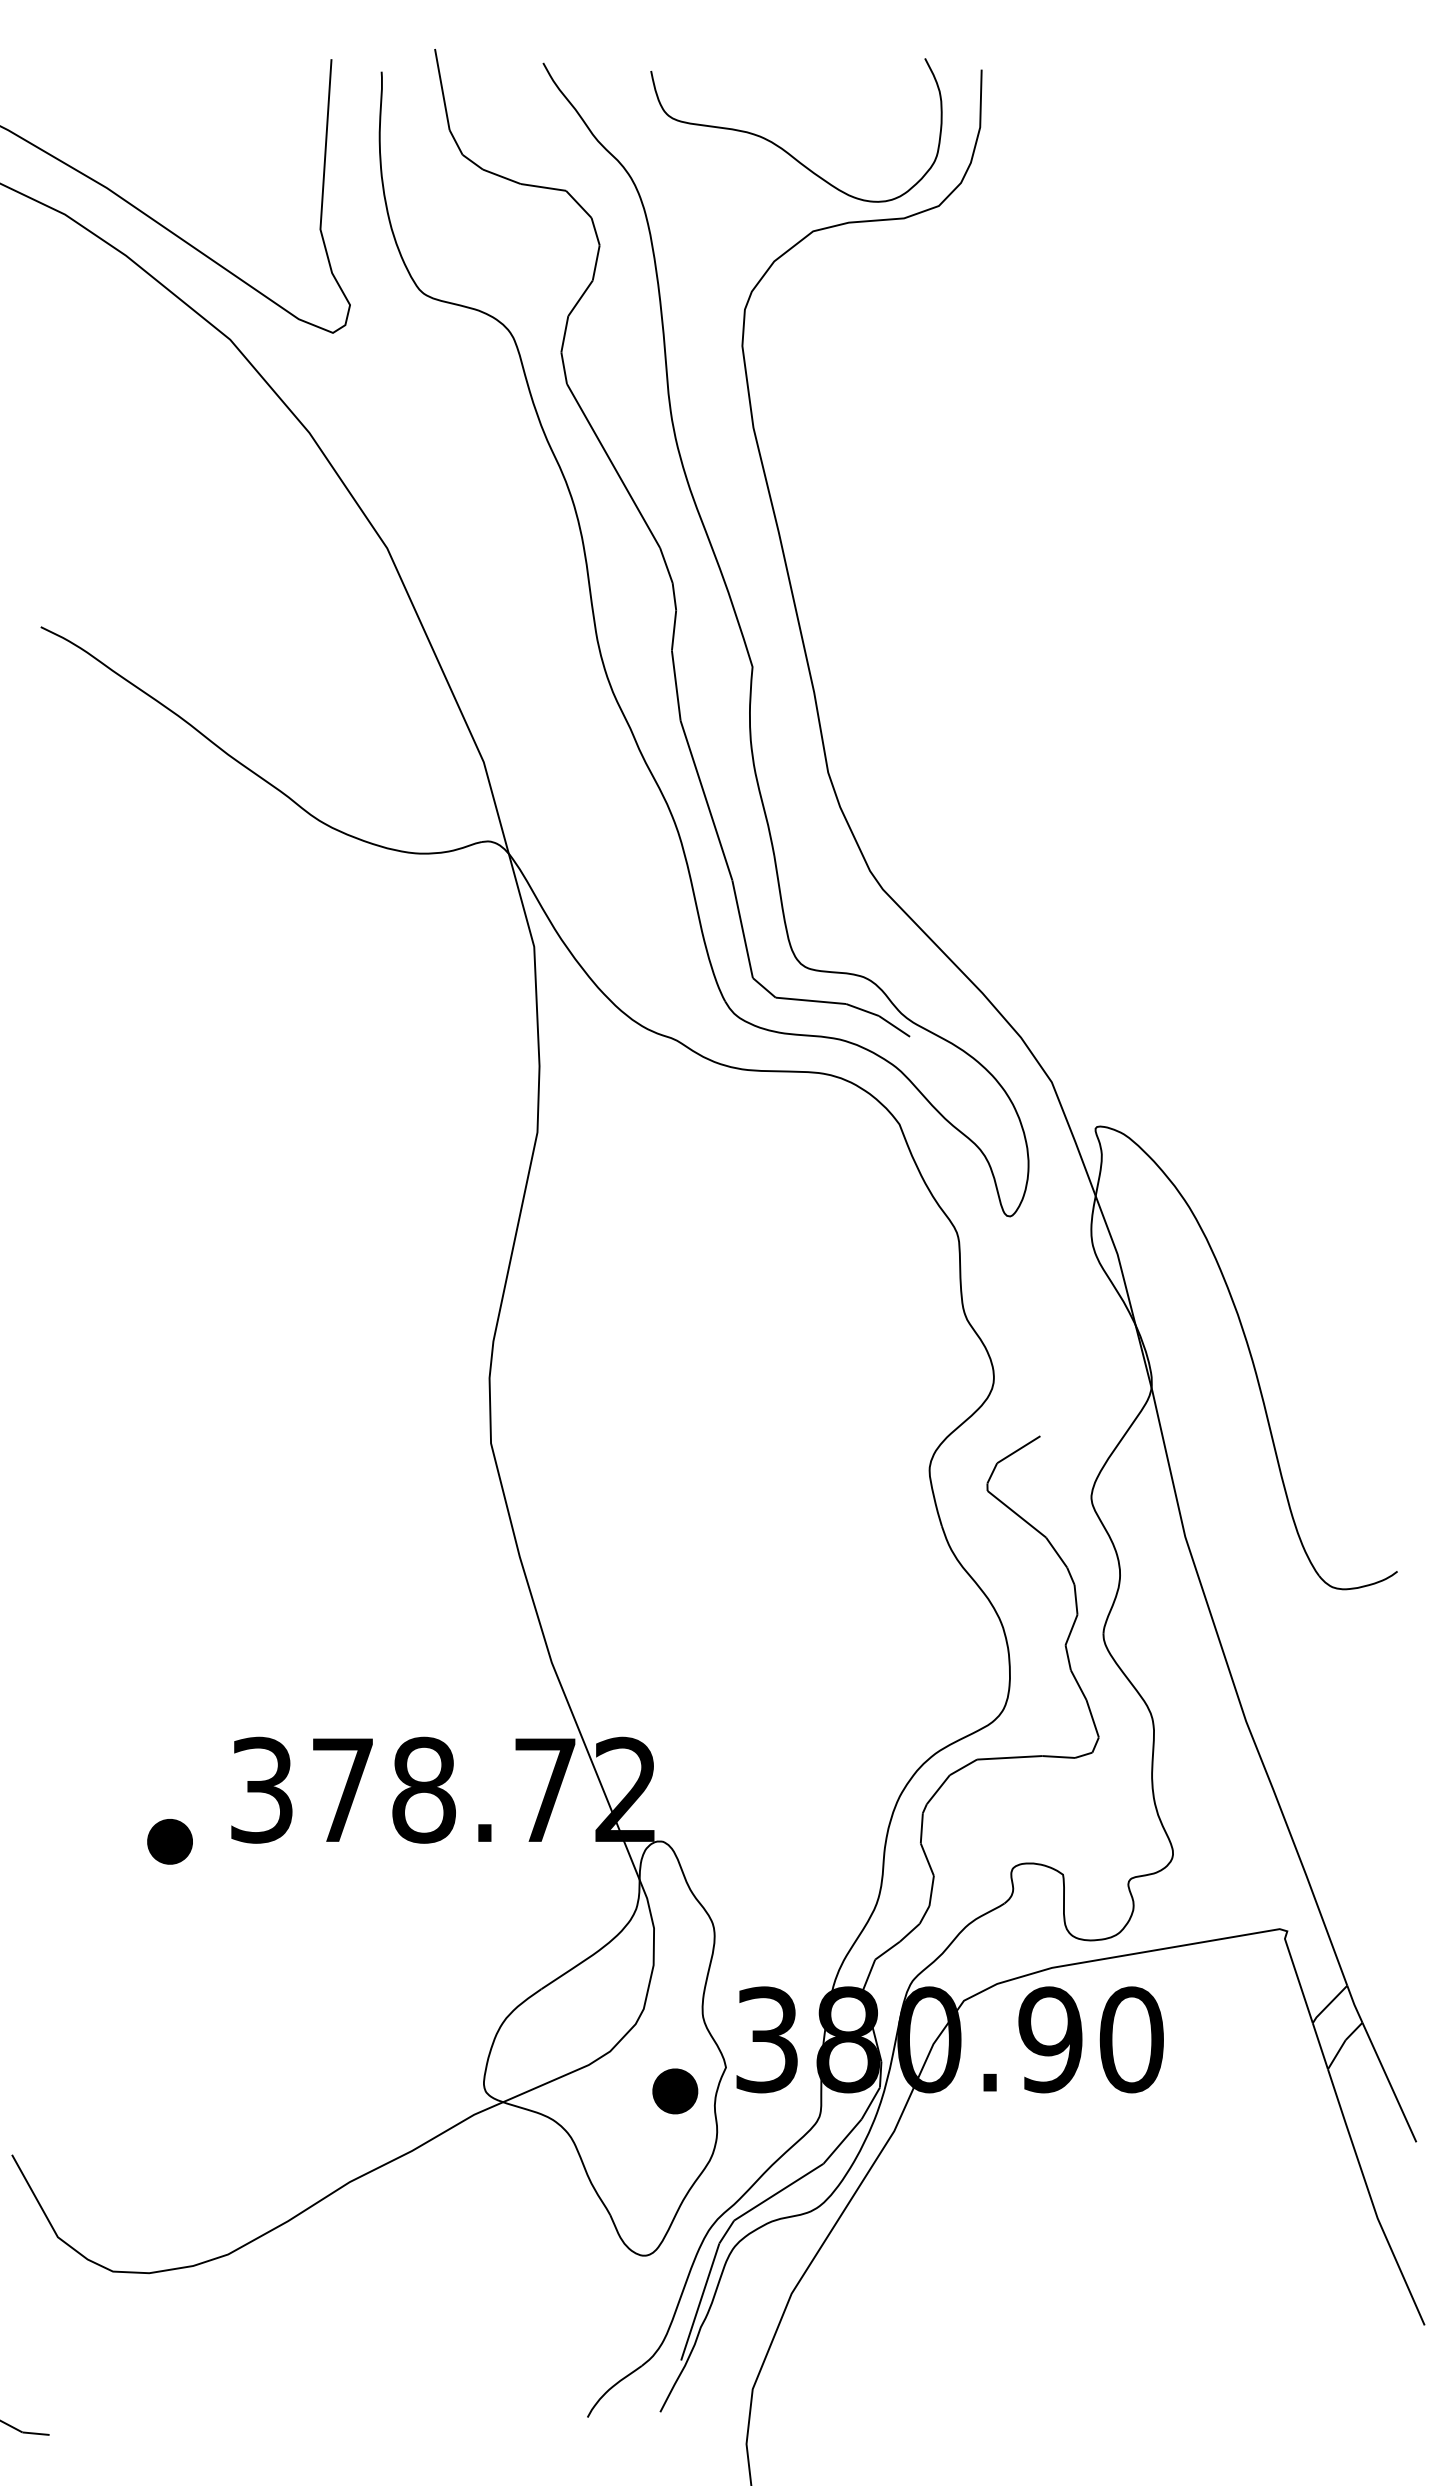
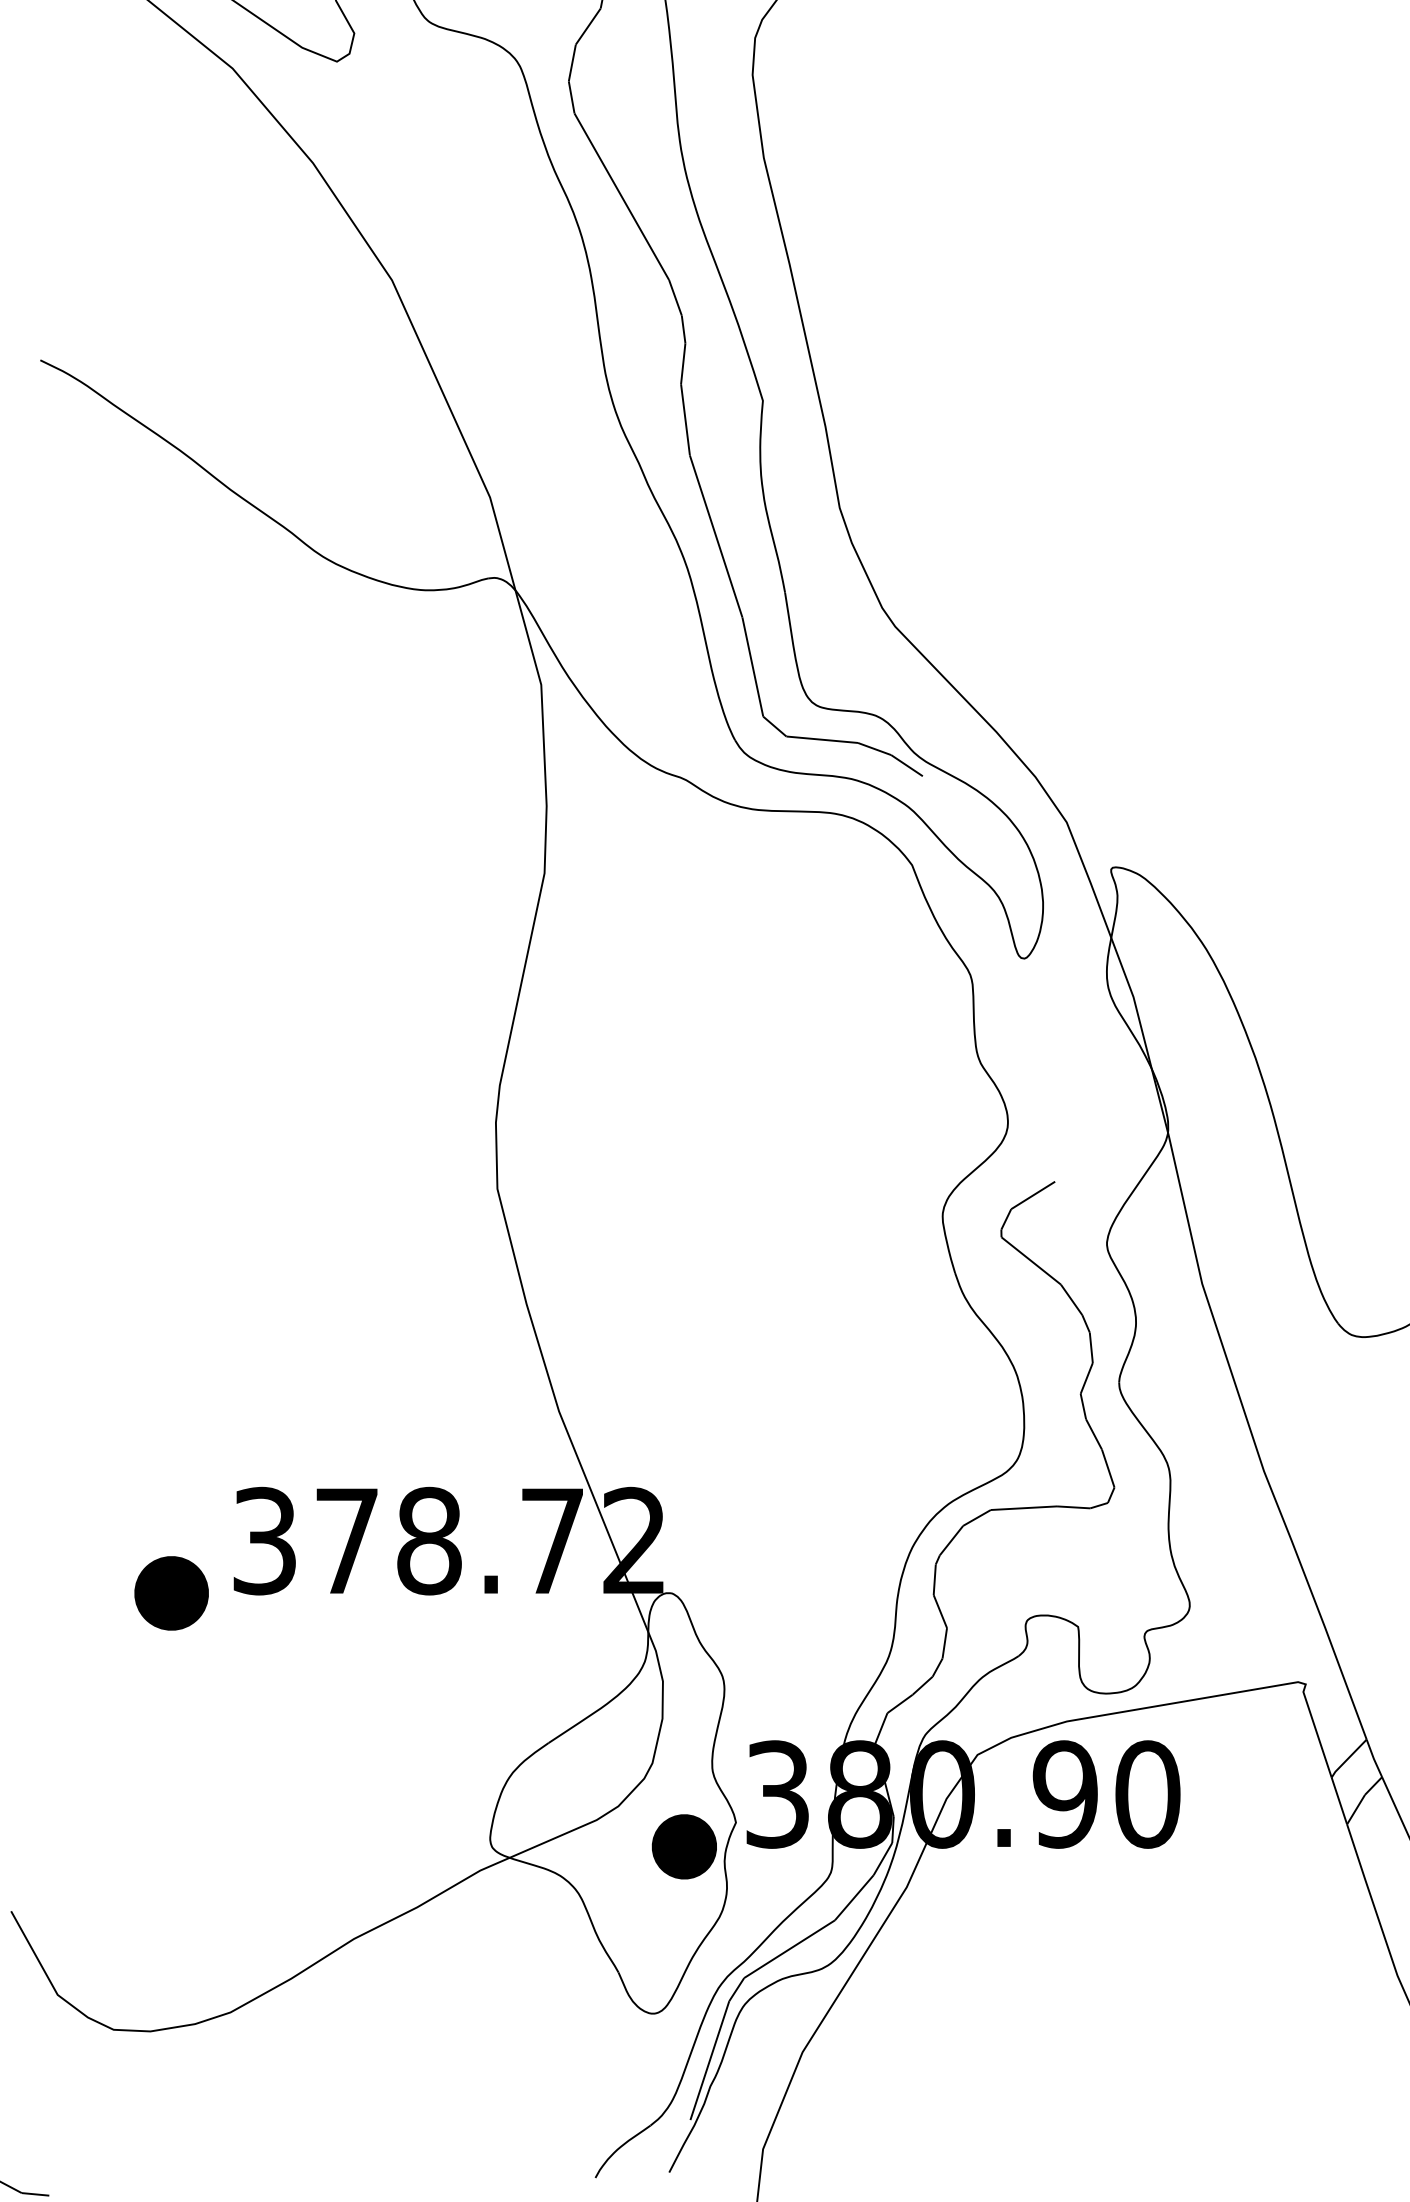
part: (169, 1841) -> (171, 1593), size x1.6
part: (675, 2091) -> (684, 1846), size x1.4

